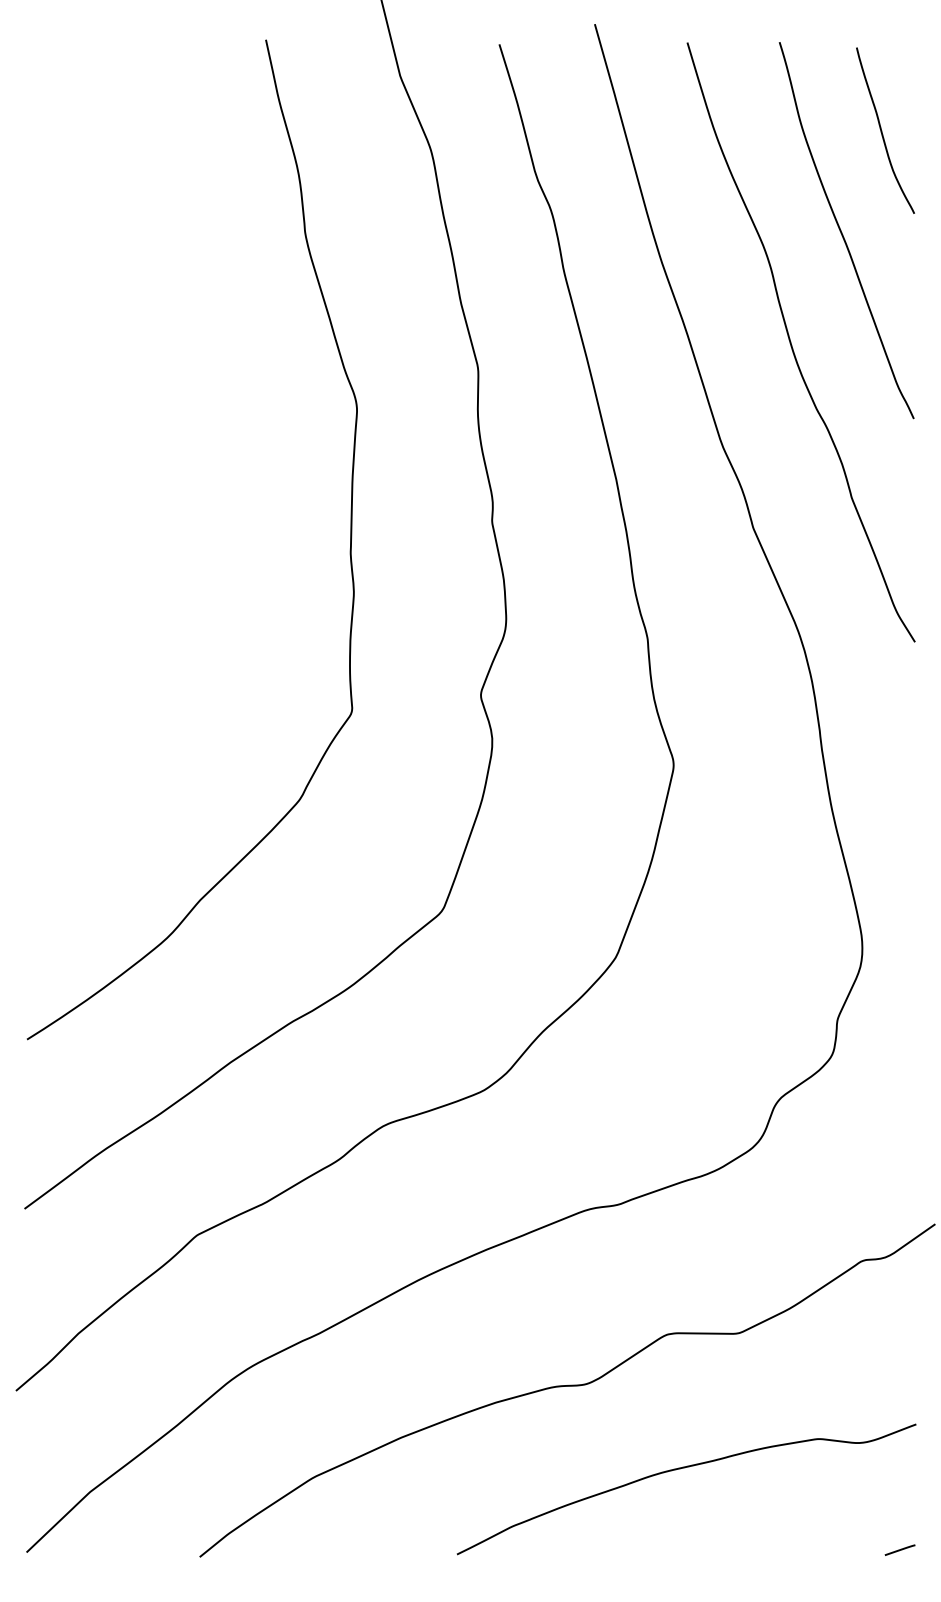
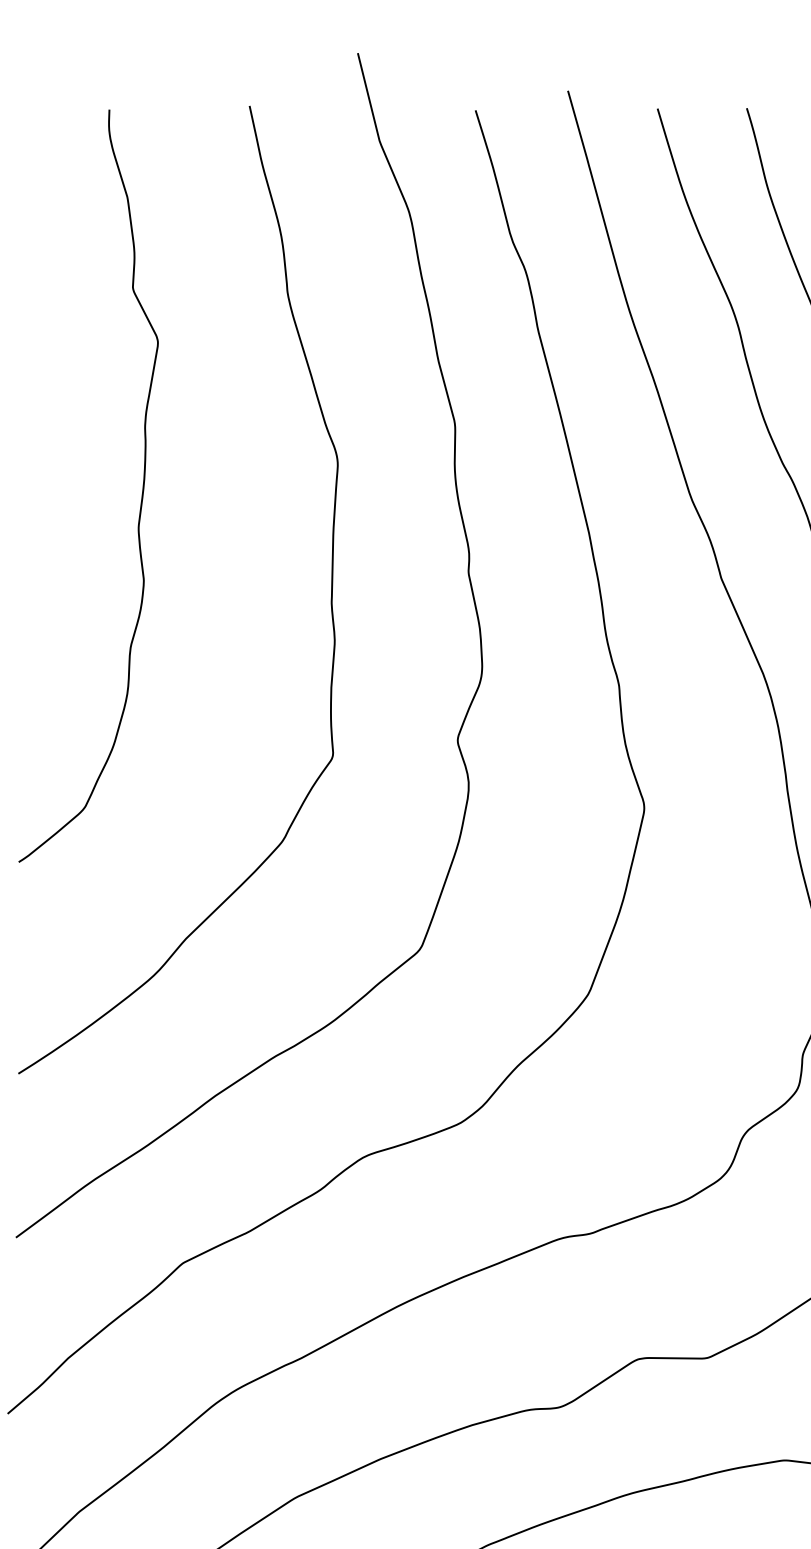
curve: (154, 439) -> (141, 492), added

